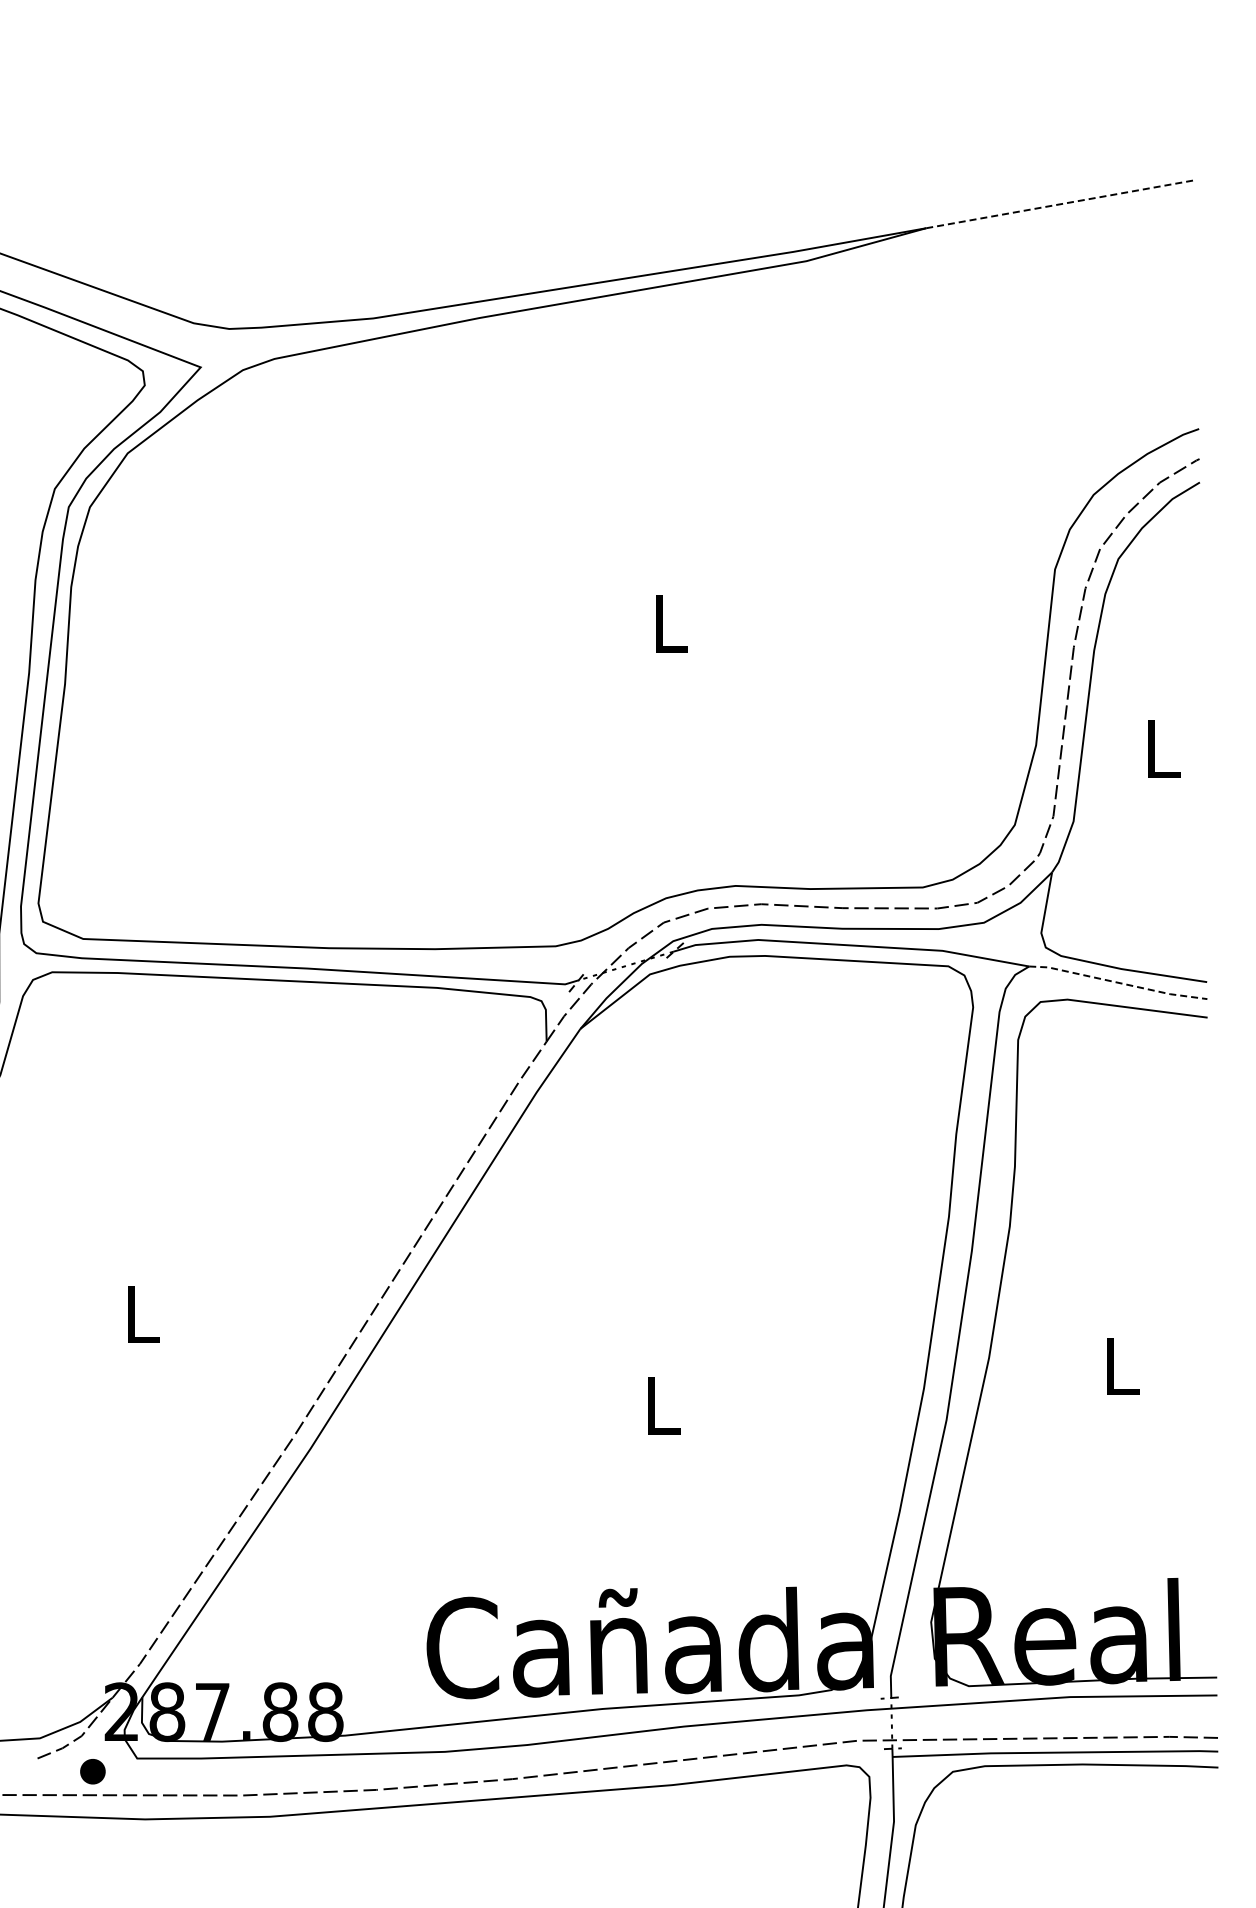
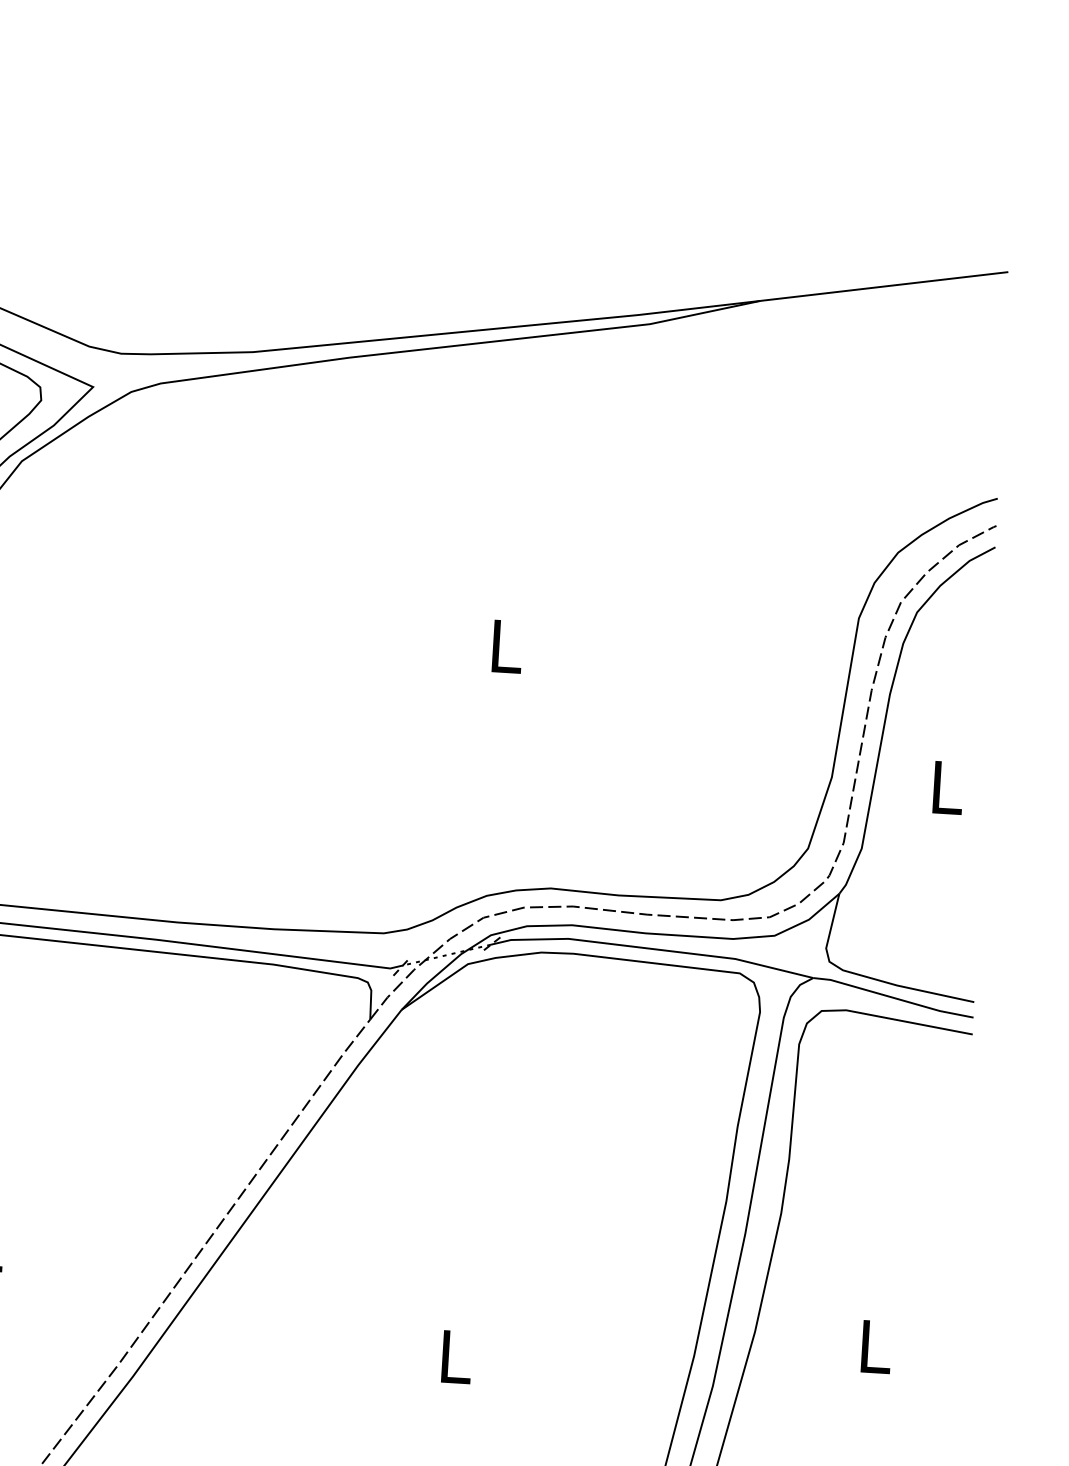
line: (1060, 204) -> (884, 286), dashed -> solid
line: (1118, 982) -> (893, 997), dashed -> solid

